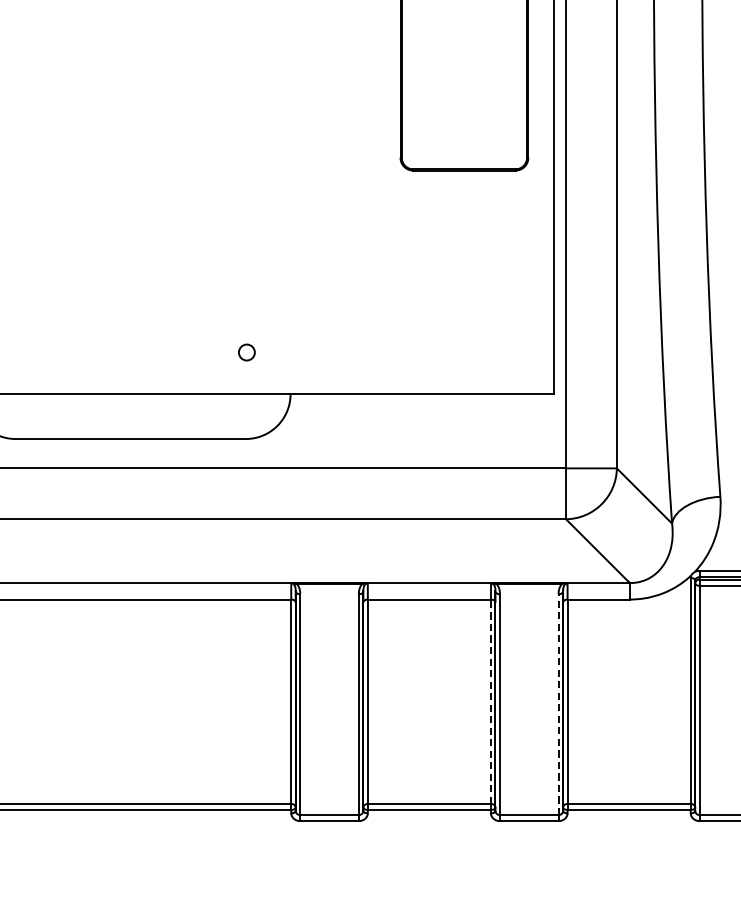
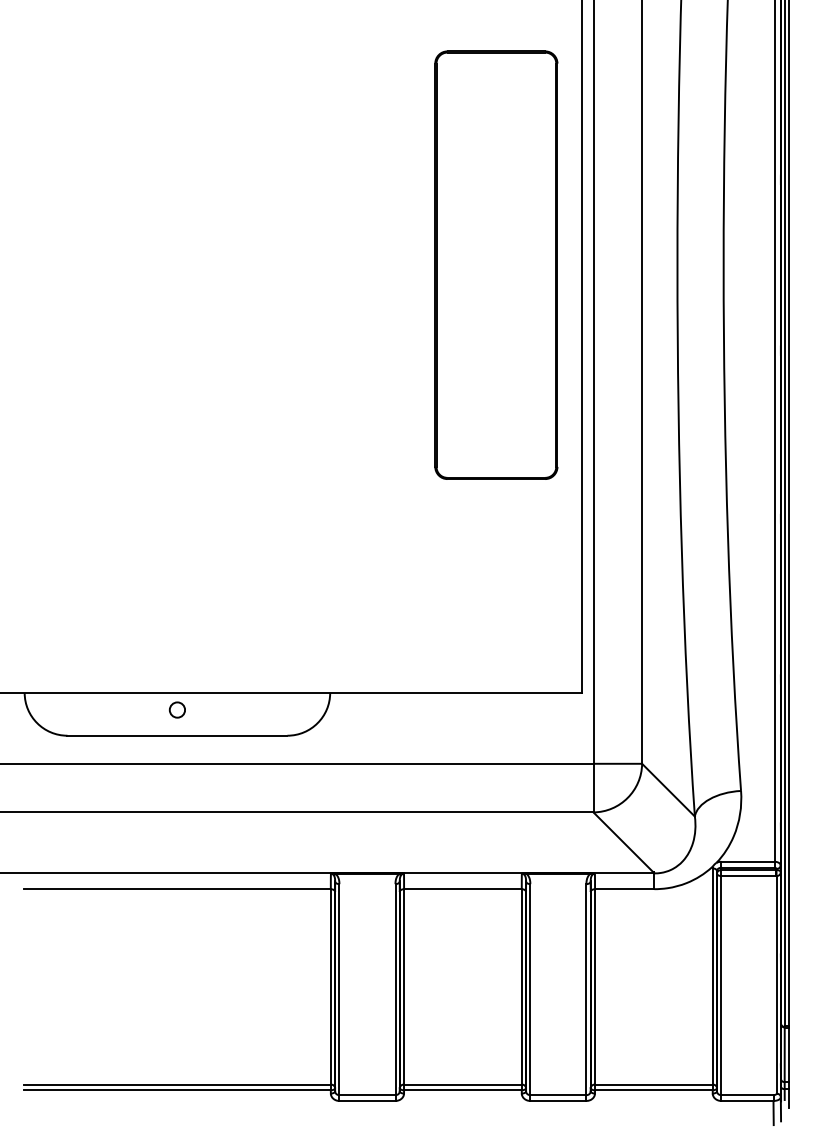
circle: (245, 351) -> (176, 709), moved
line: (490, 701) -> (521, 986), dashed -> solid
line: (558, 704) -> (586, 989), dashed -> solid

